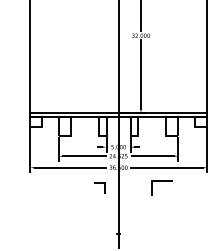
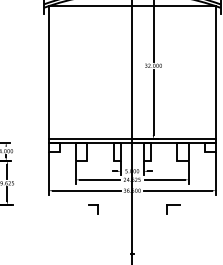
part: (99, 187) -> (93, 209), moved
part: (162, 187) -> (173, 209), size x0.71

